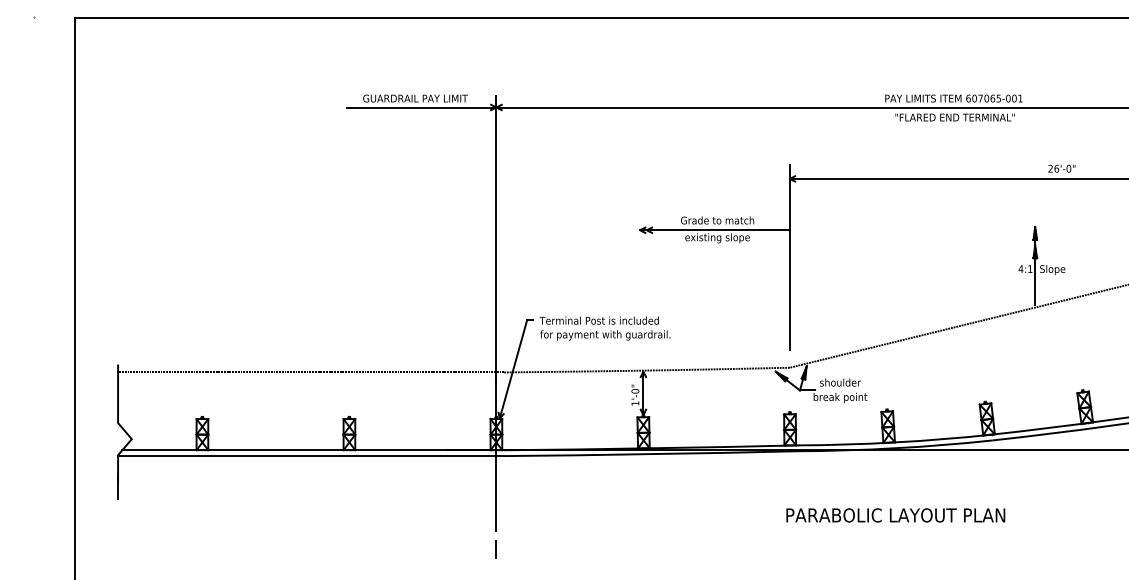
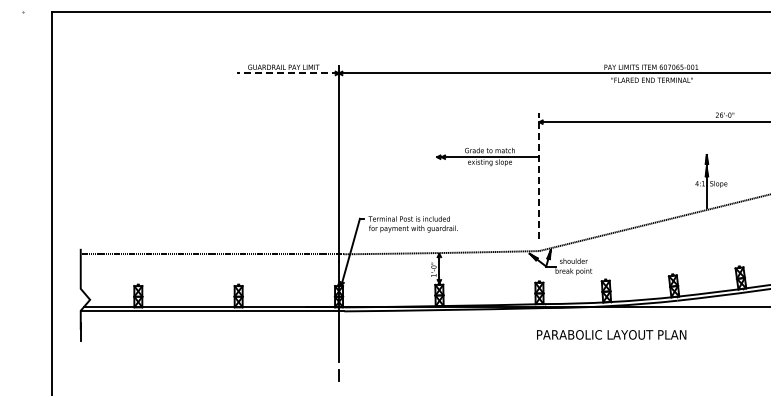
line: (420, 107) -> (287, 73), solid -> dashed
line: (790, 257) -> (539, 175), solid -> dashed
text: (895, 514) -> (611, 334), moved

